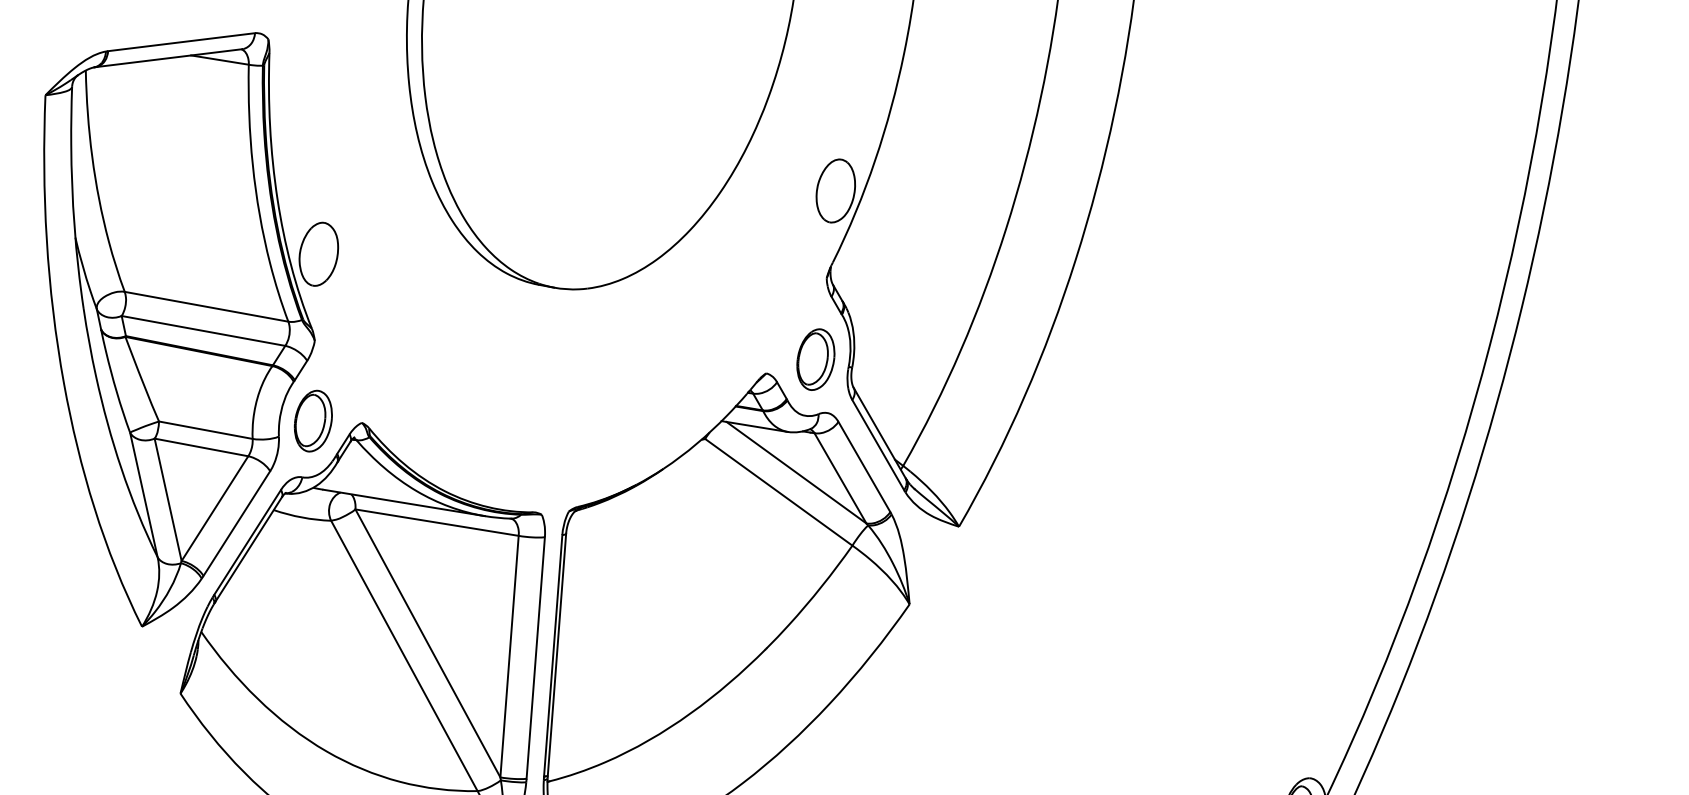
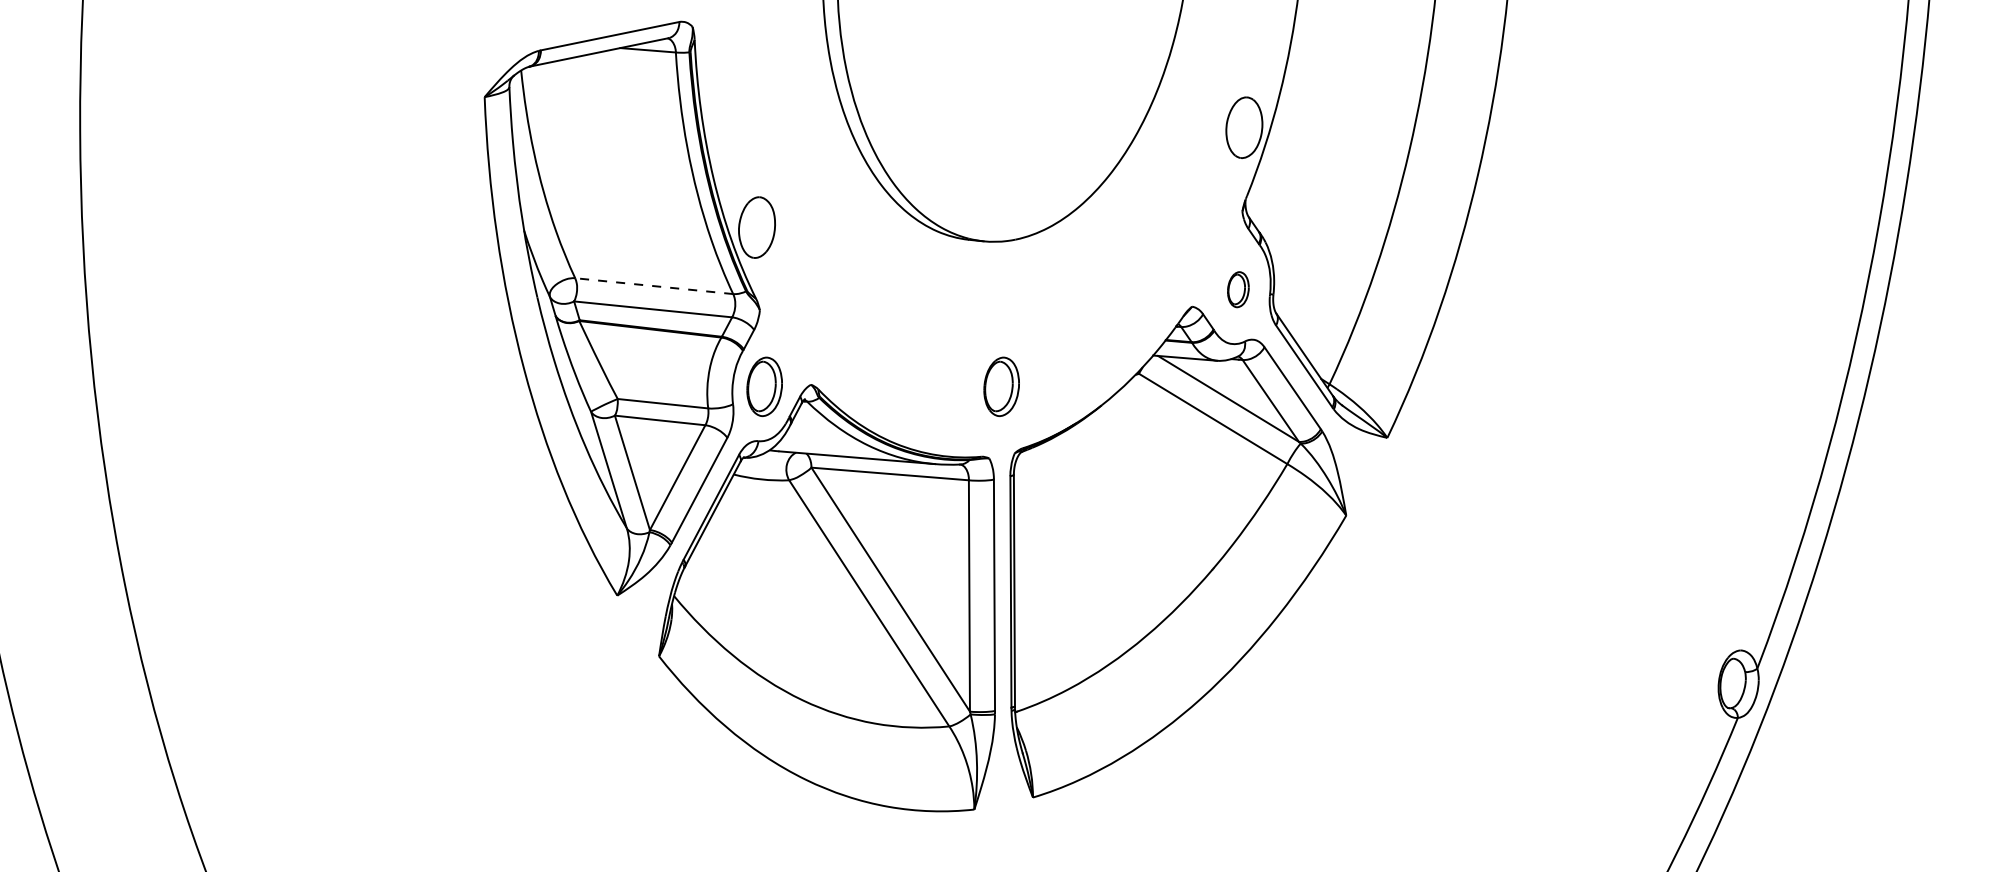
line: (205, 307) -> (653, 286), solid -> dashed
part: (816, 359) -> (1238, 289), size x0.6
part: (560, 440) -> (1001, 386), added

